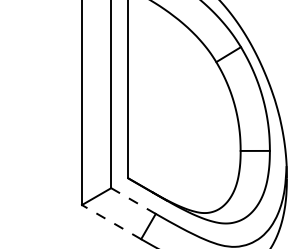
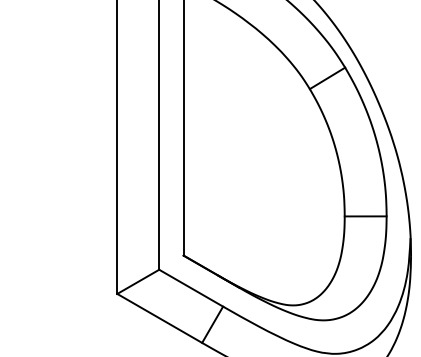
line: (133, 201) -> (191, 288), dashed -> solid
line: (111, 221) -> (159, 317), dashed -> solid

